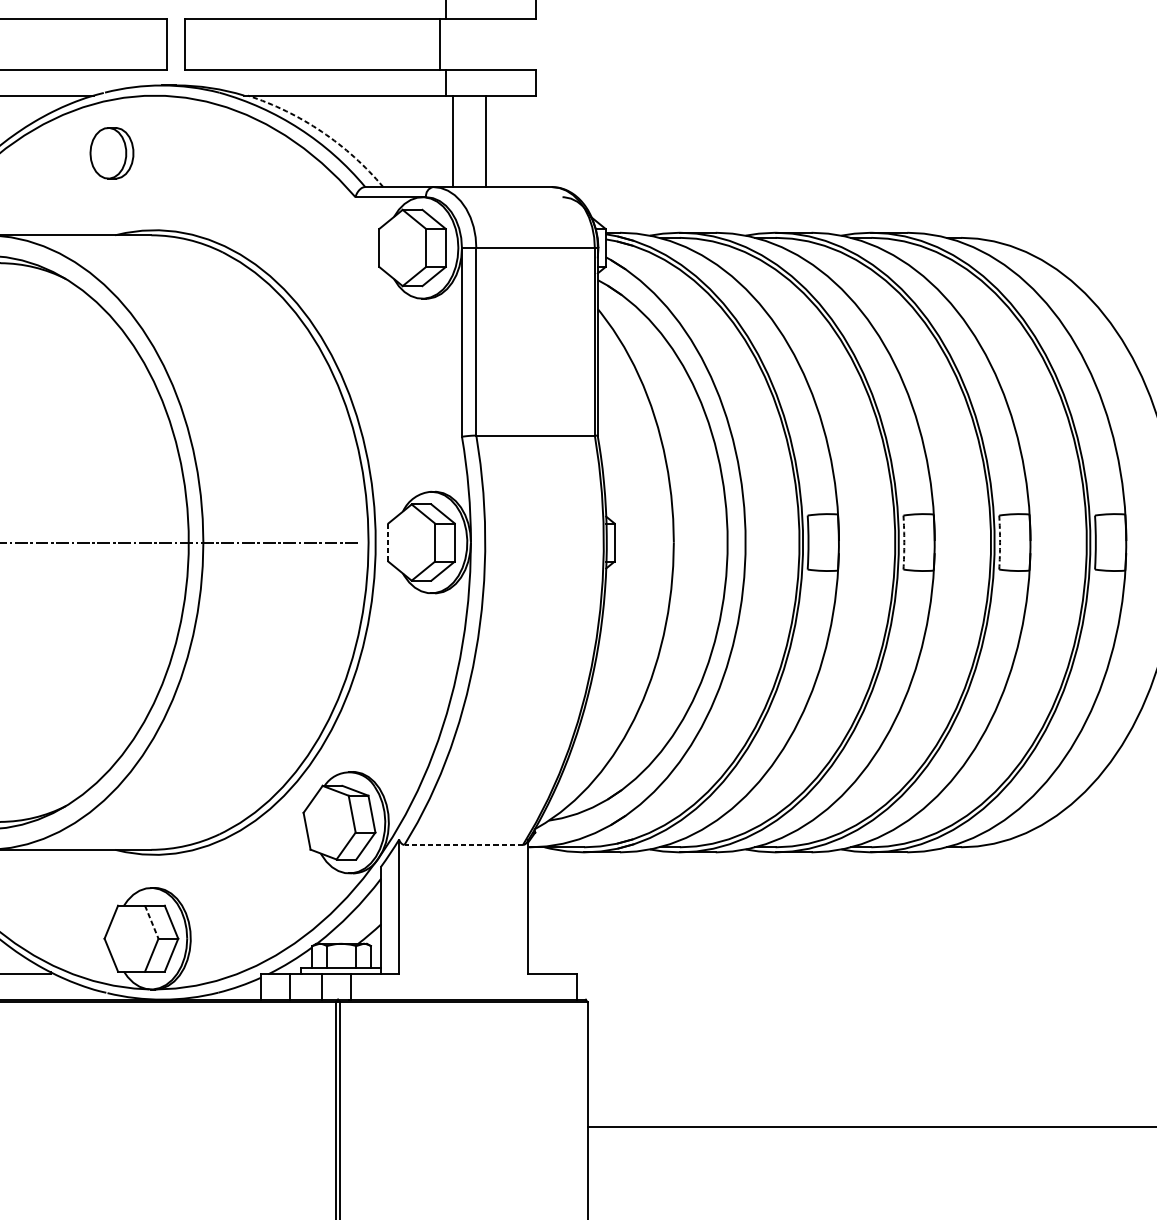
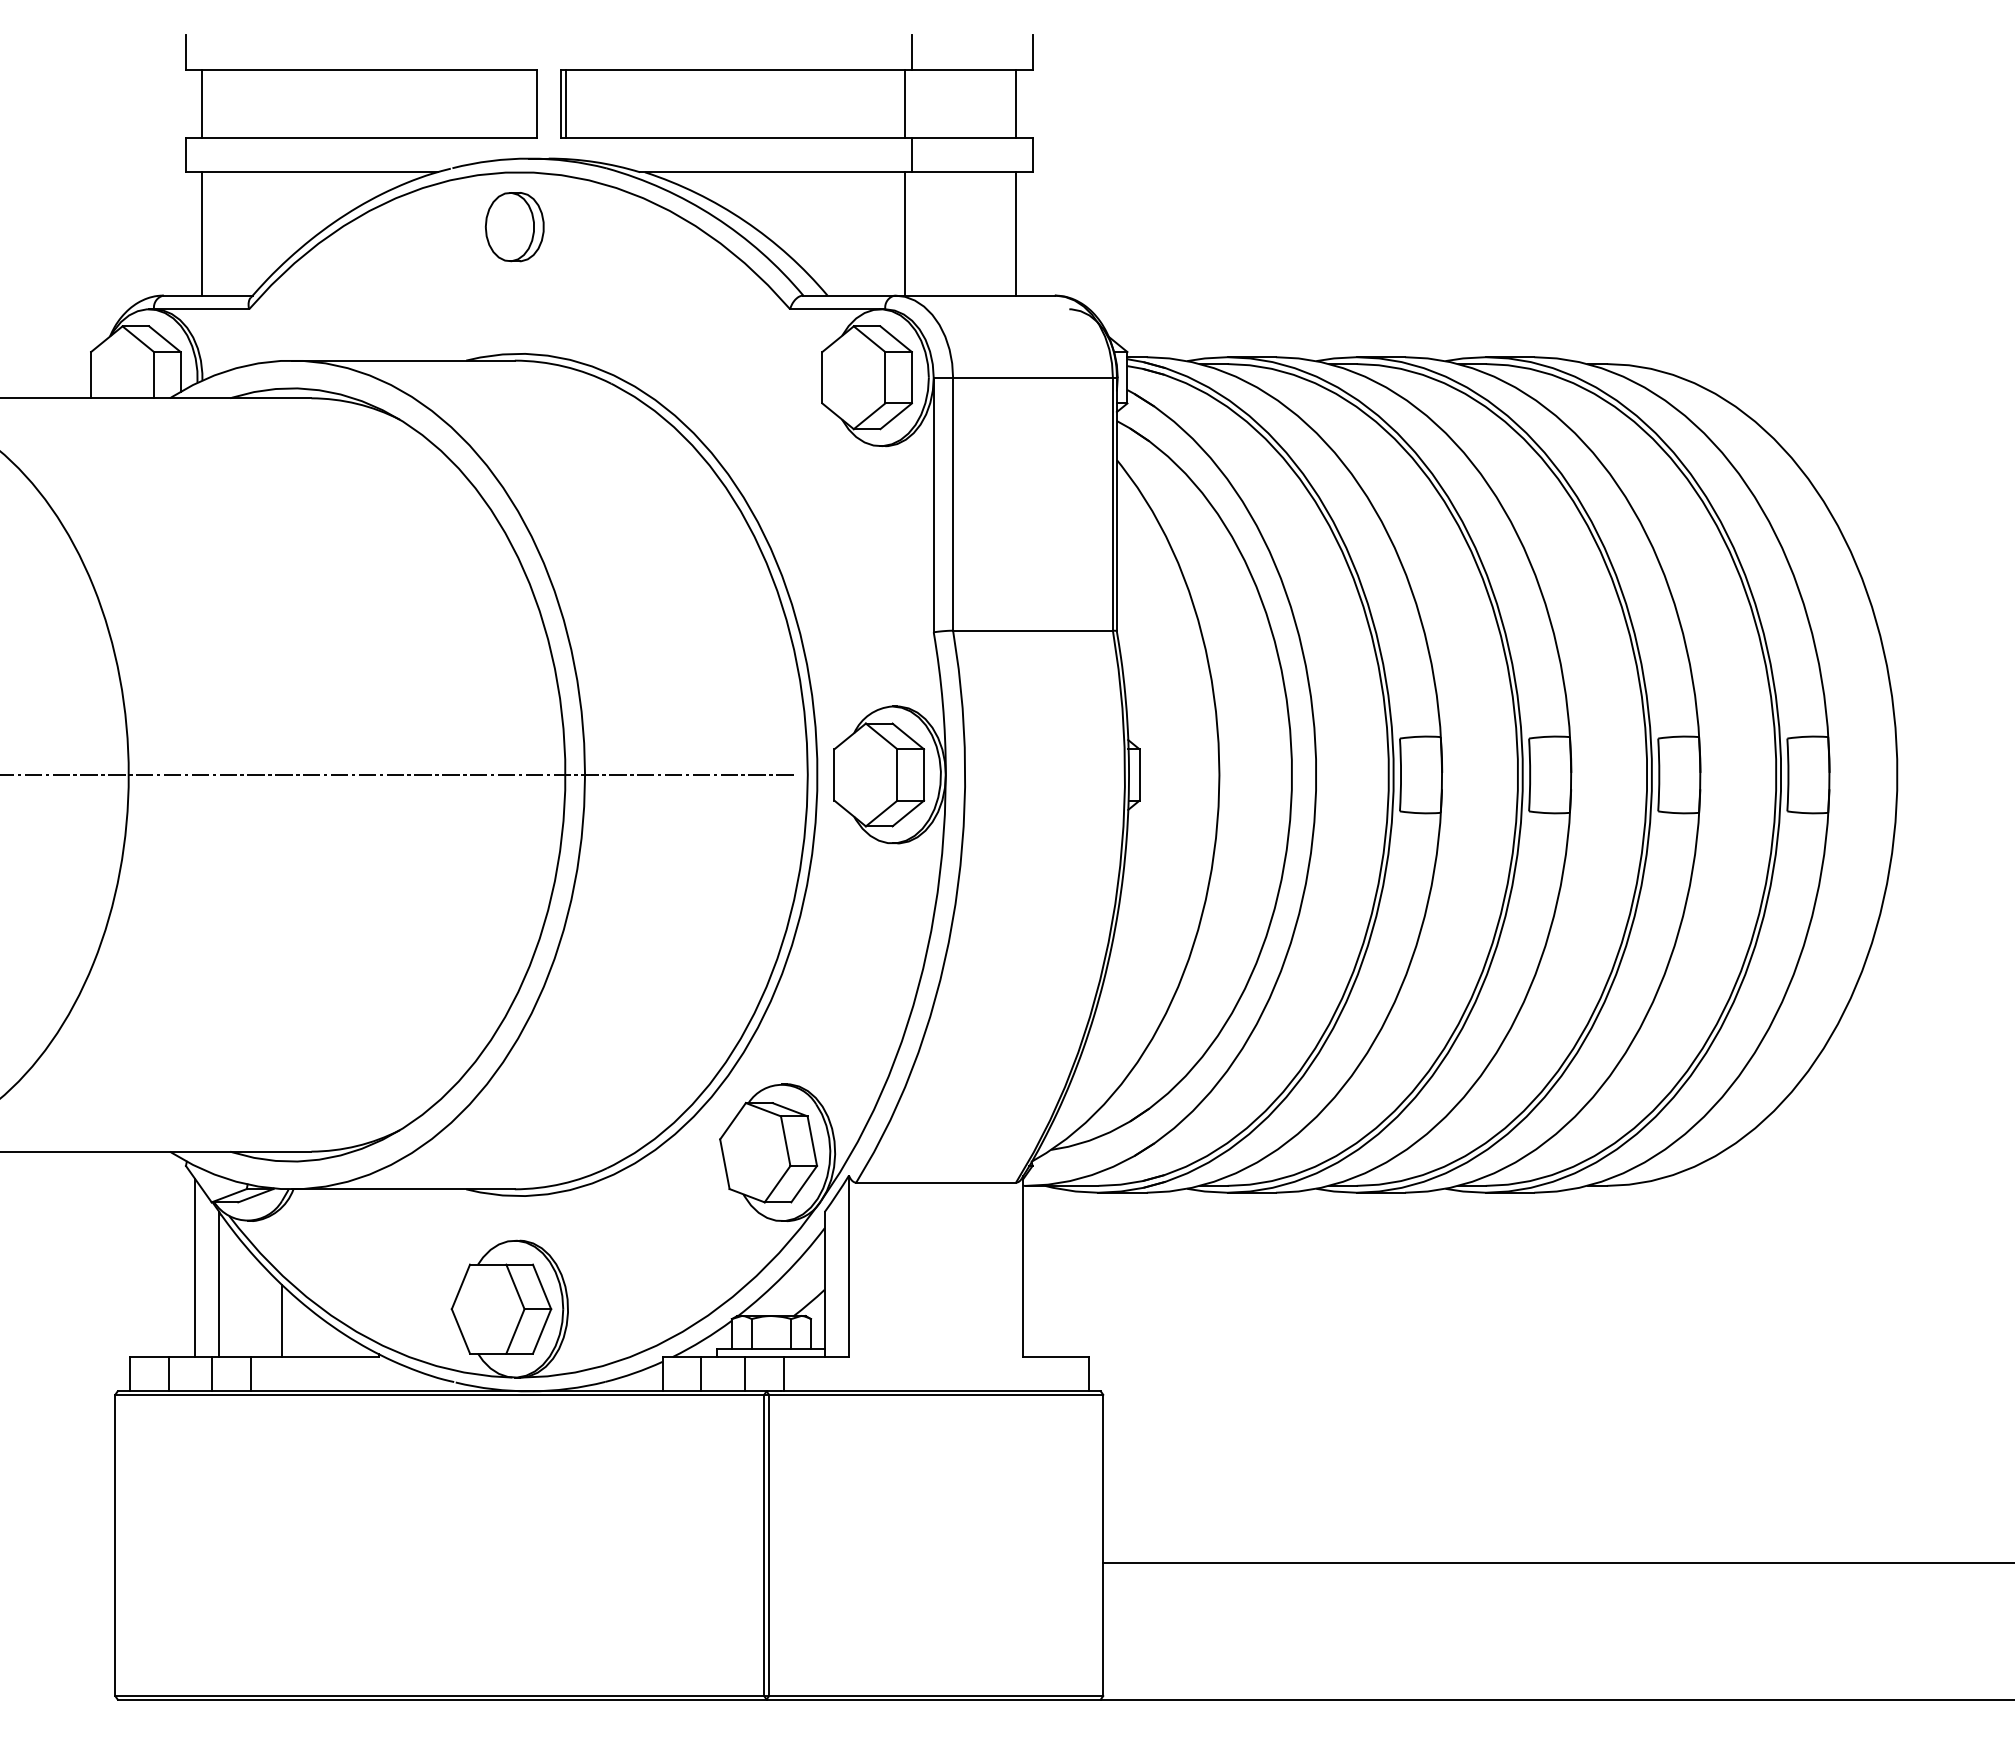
line: (188, 44) -> (565, 103), added
line: (523, 44) -> (1016, 103), added
arc: (321, 132) -> (744, 221), dashed -> solid
line: (453, 141) -> (1016, 233), moved
line: (485, 141) -> (904, 233), moved
part: (111, 153) -> (514, 227), moved
line: (388, 542) -> (834, 774), dashed -> solid
arc: (904, 542) -> (1530, 774), dashed -> solid
arc: (1000, 542) -> (1659, 774), dashed -> solid
line: (464, 844) -> (936, 1182), dashed -> solid
line: (151, 922) -> (515, 1287), dashed -> solid

